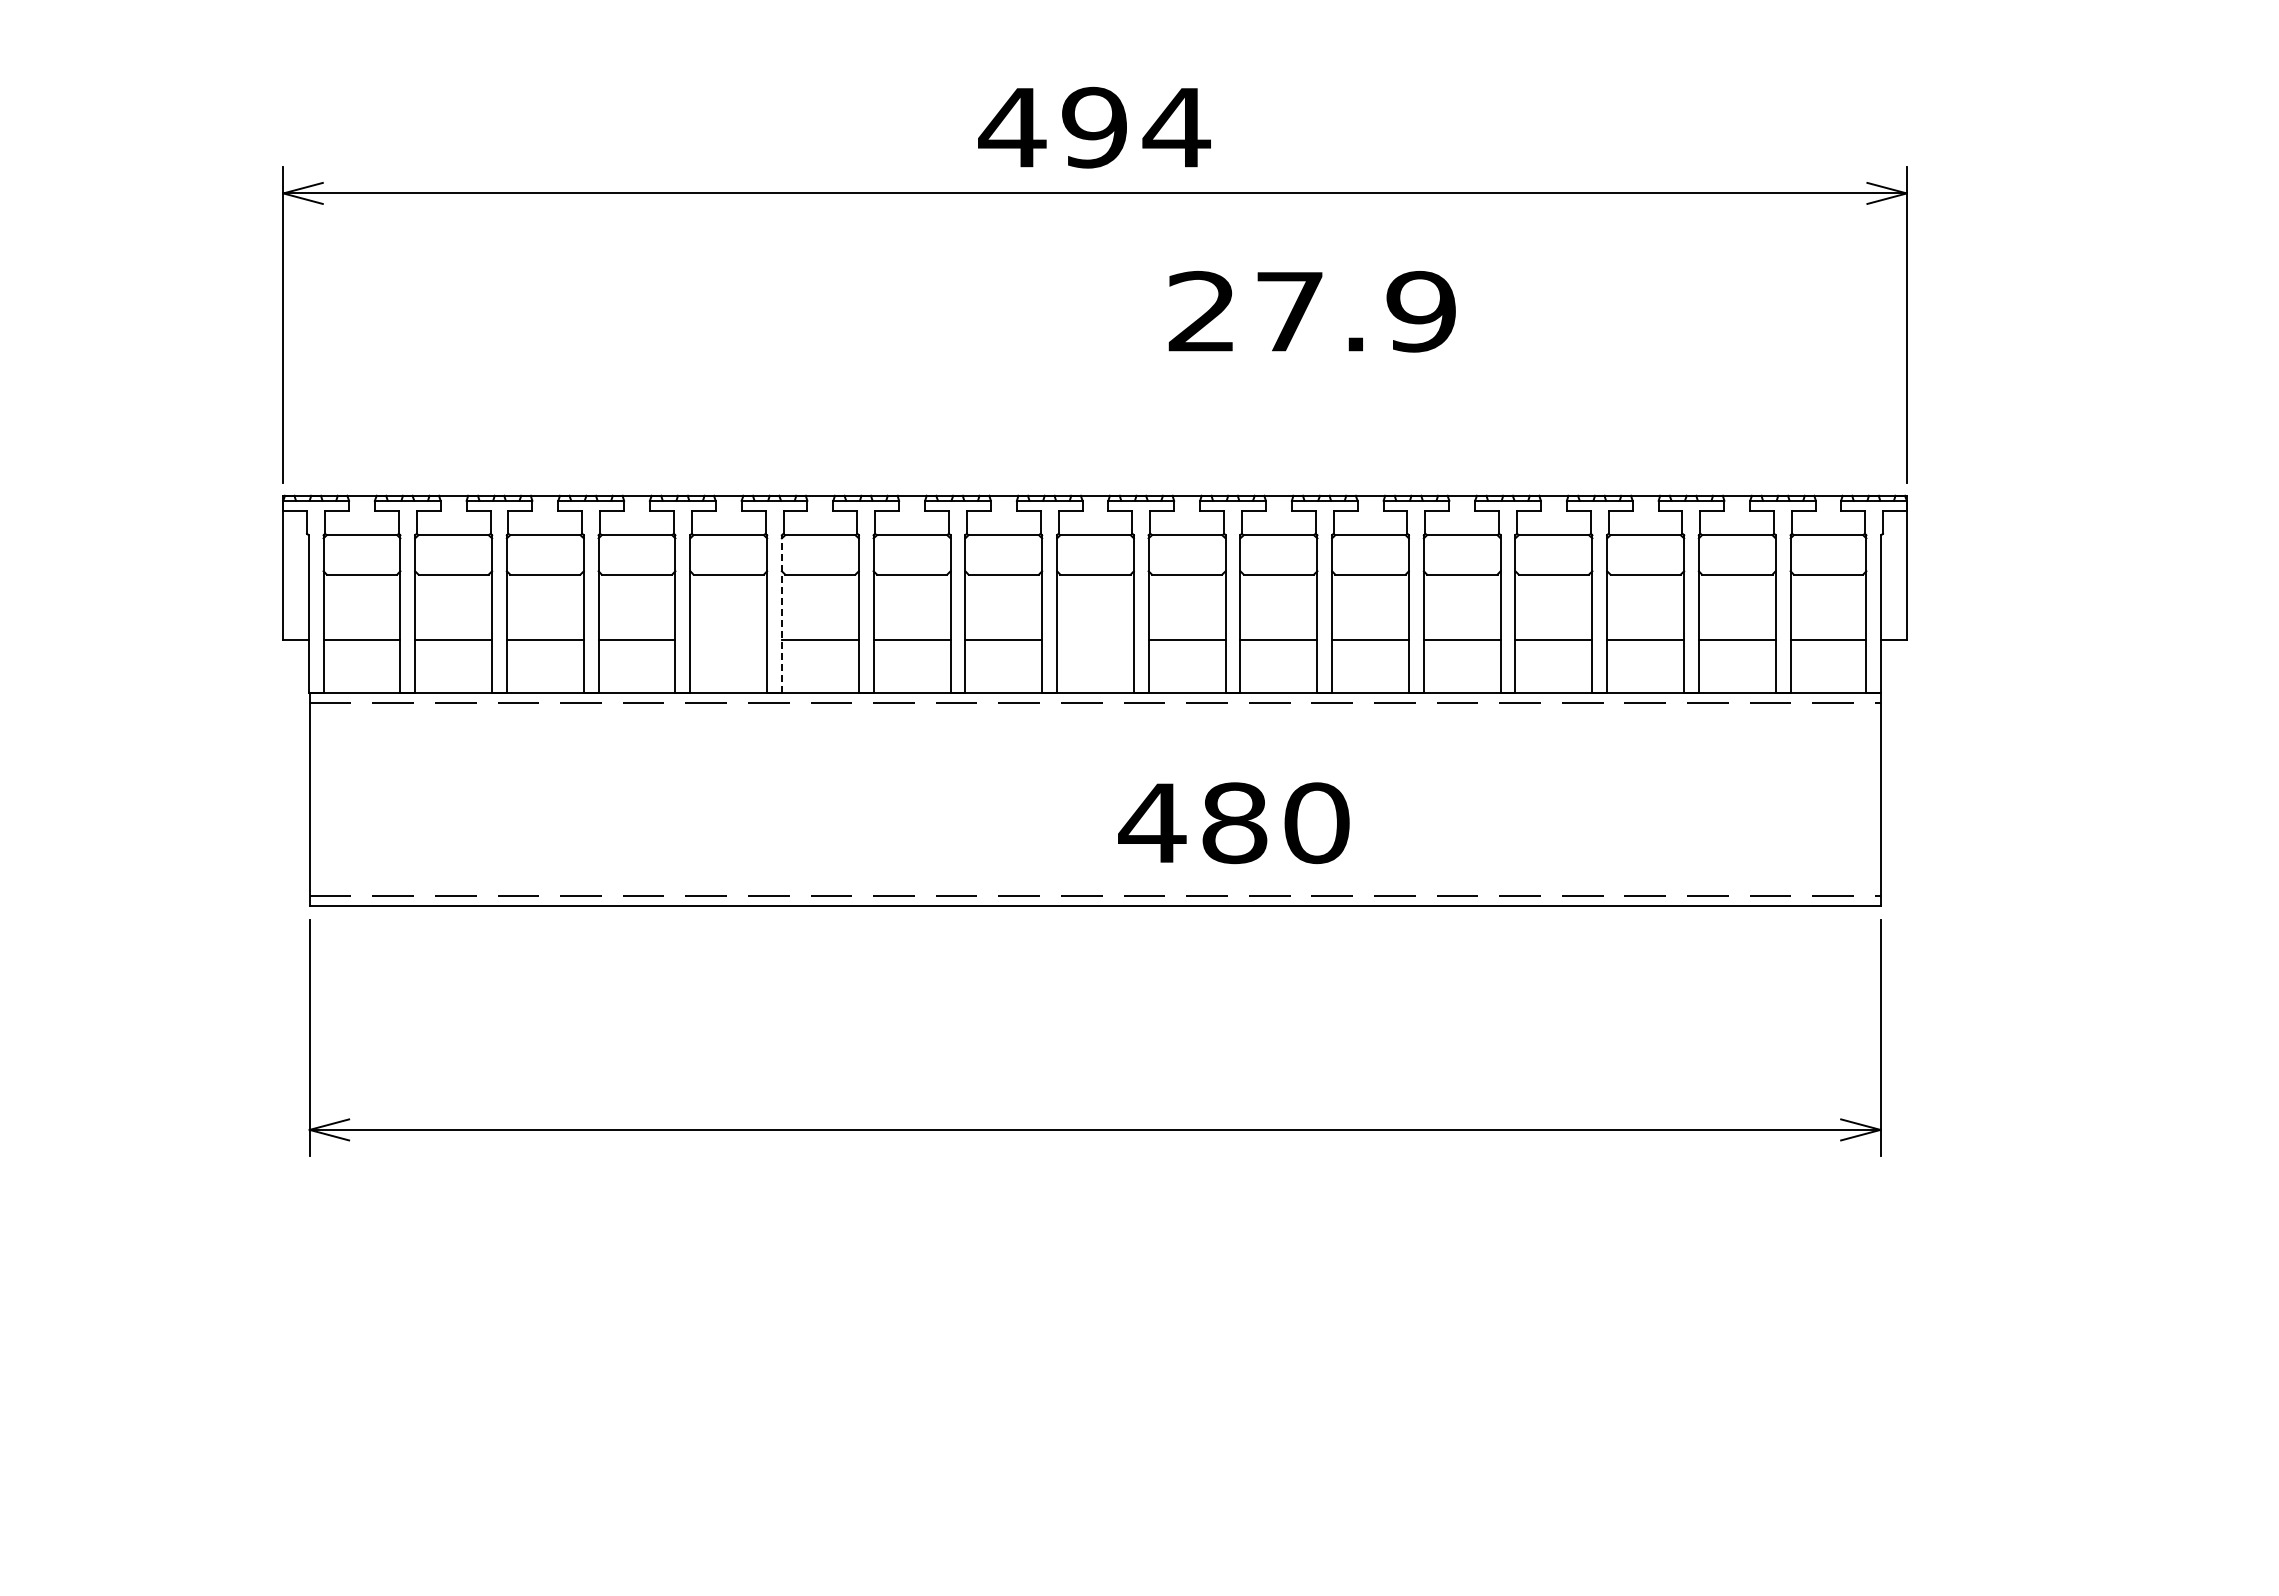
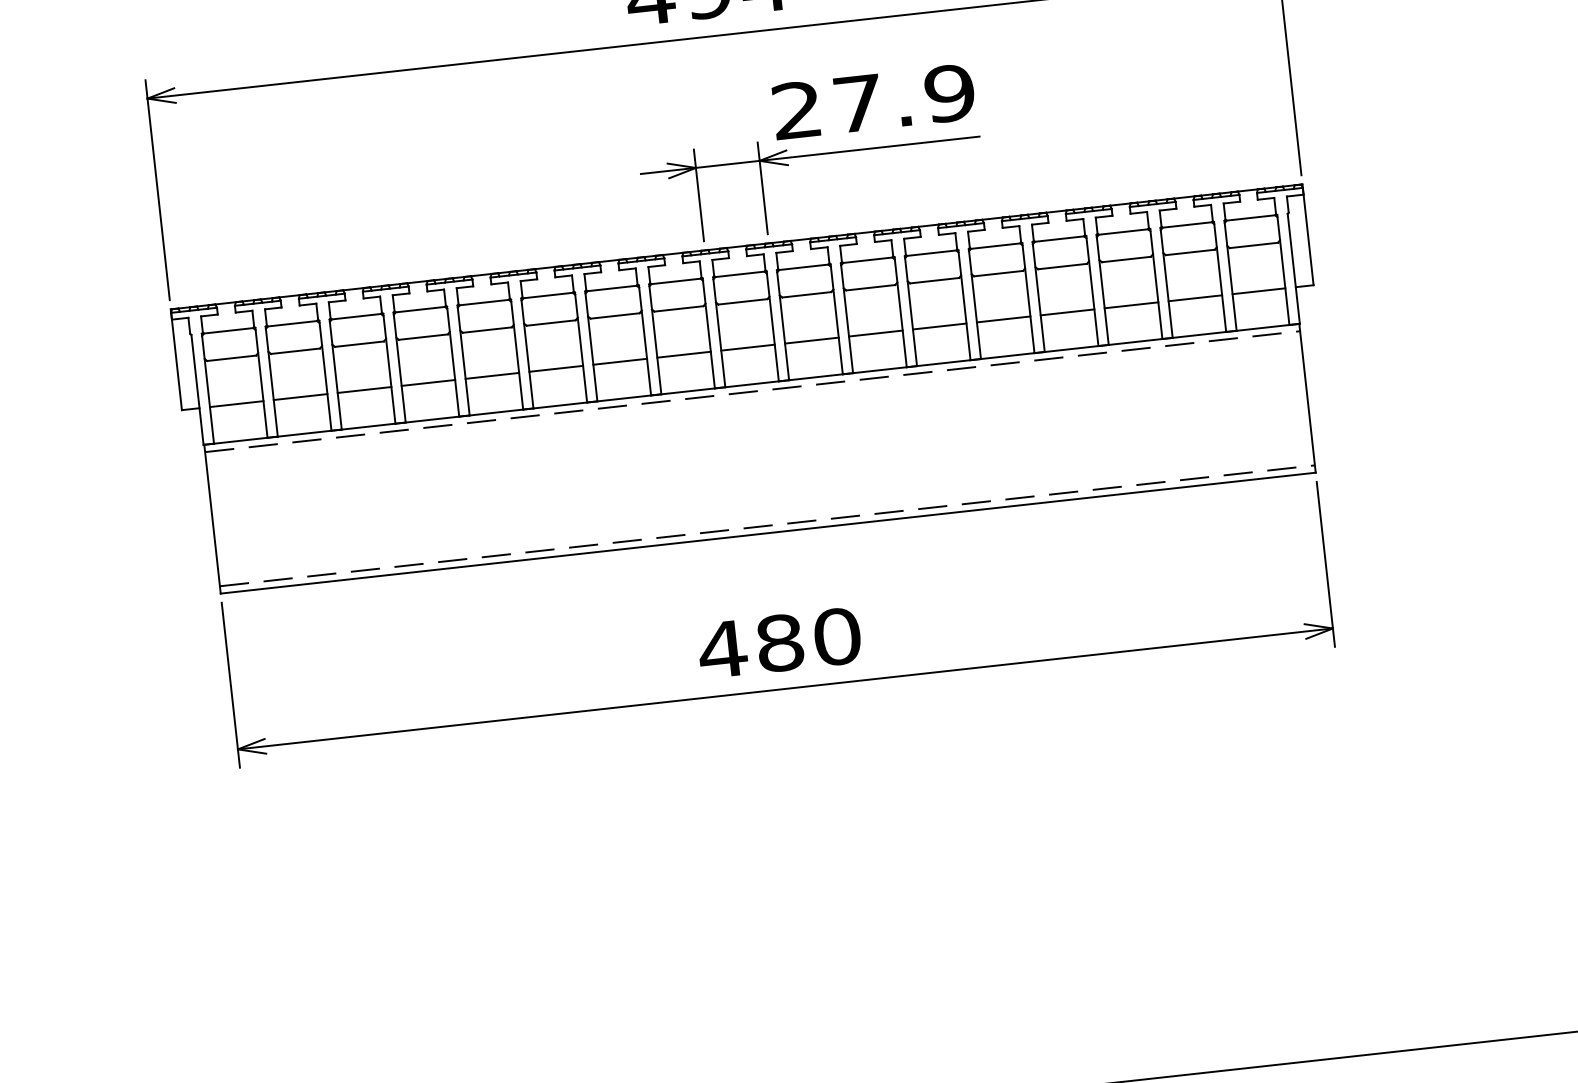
part: (1213, 377) -> (810, 155), added
line: (781, 614) -> (527, 353), dashed -> solid
line: (728, 640) -> (492, 375), added
line: (1095, 640) -> (748, 347), added
text: (1233, 823) -> (779, 643), moved

